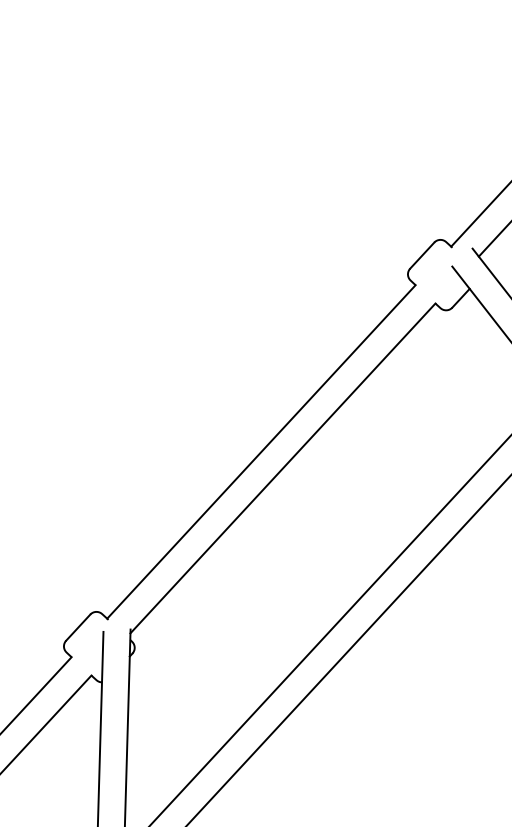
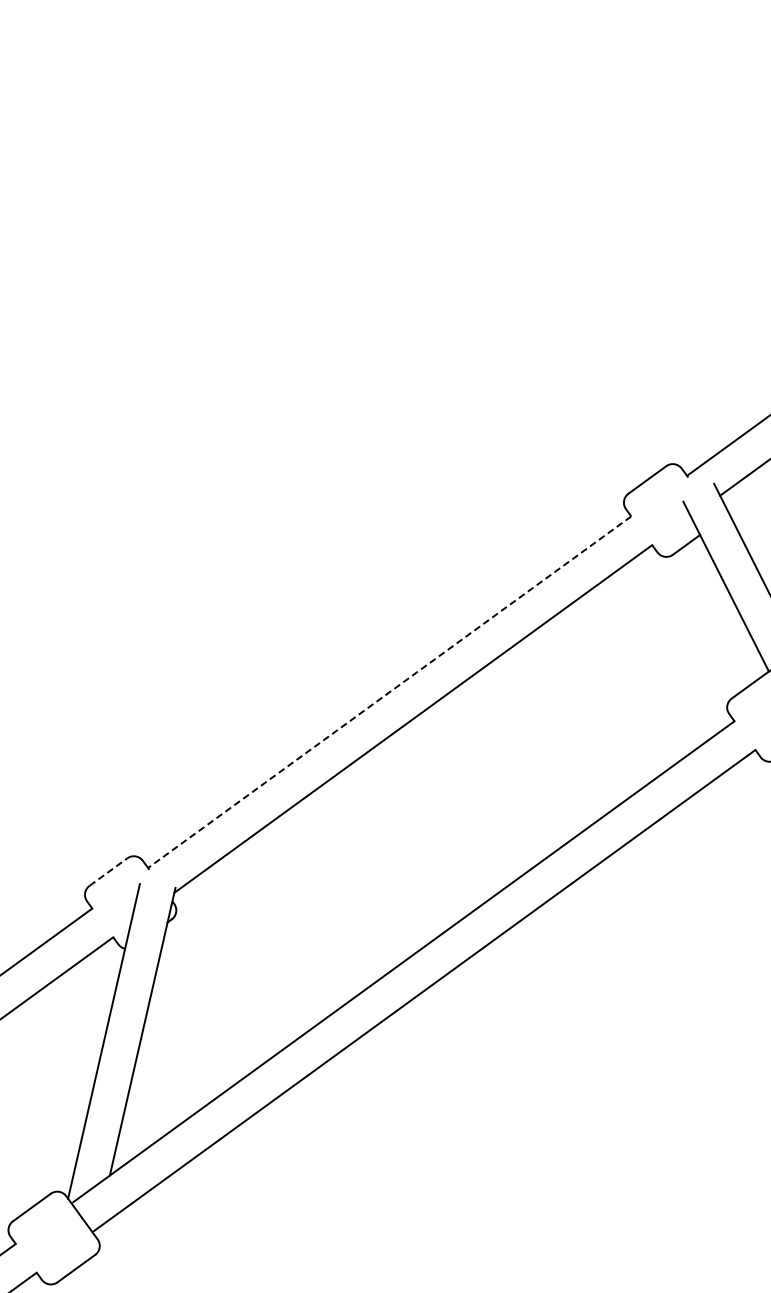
line: (261, 452) -> (389, 692), solid -> dashed
line: (78, 627) -> (108, 871), solid -> dashed

